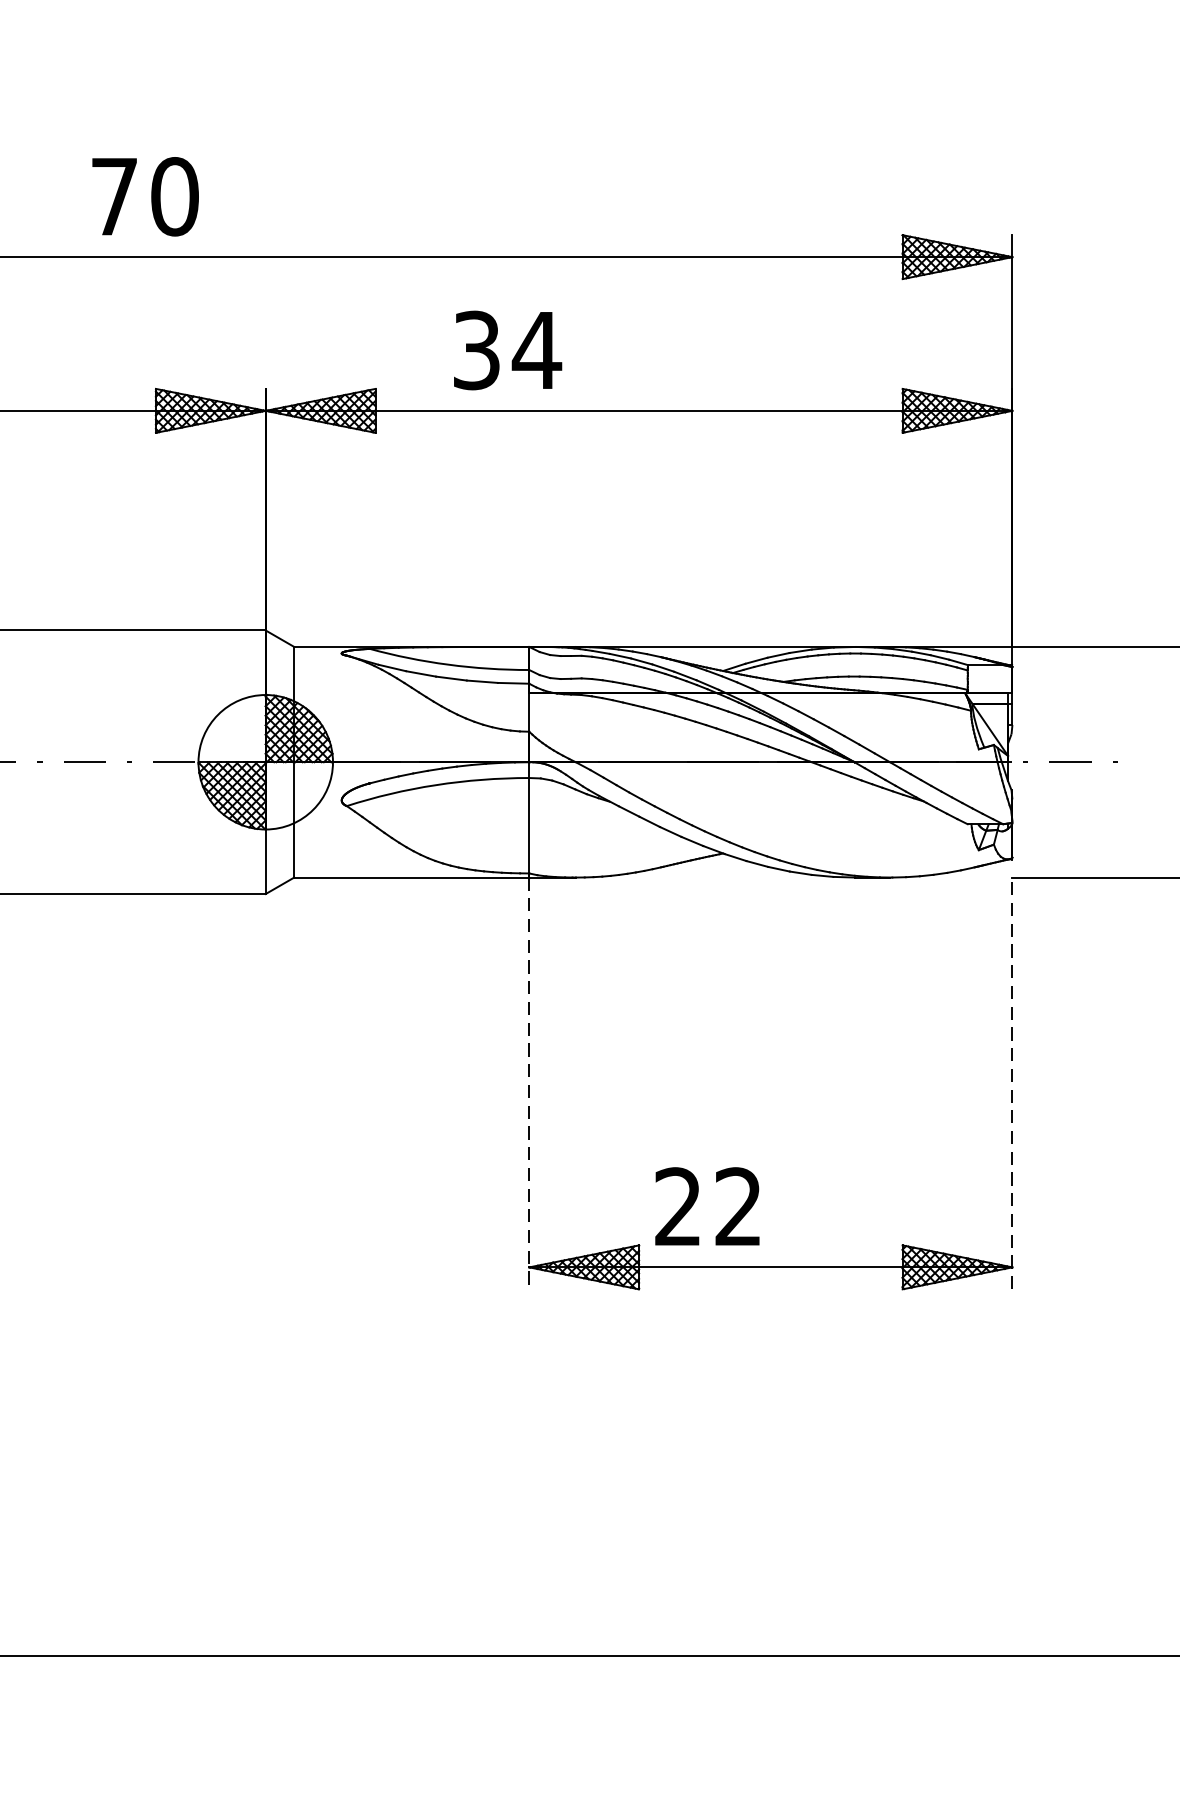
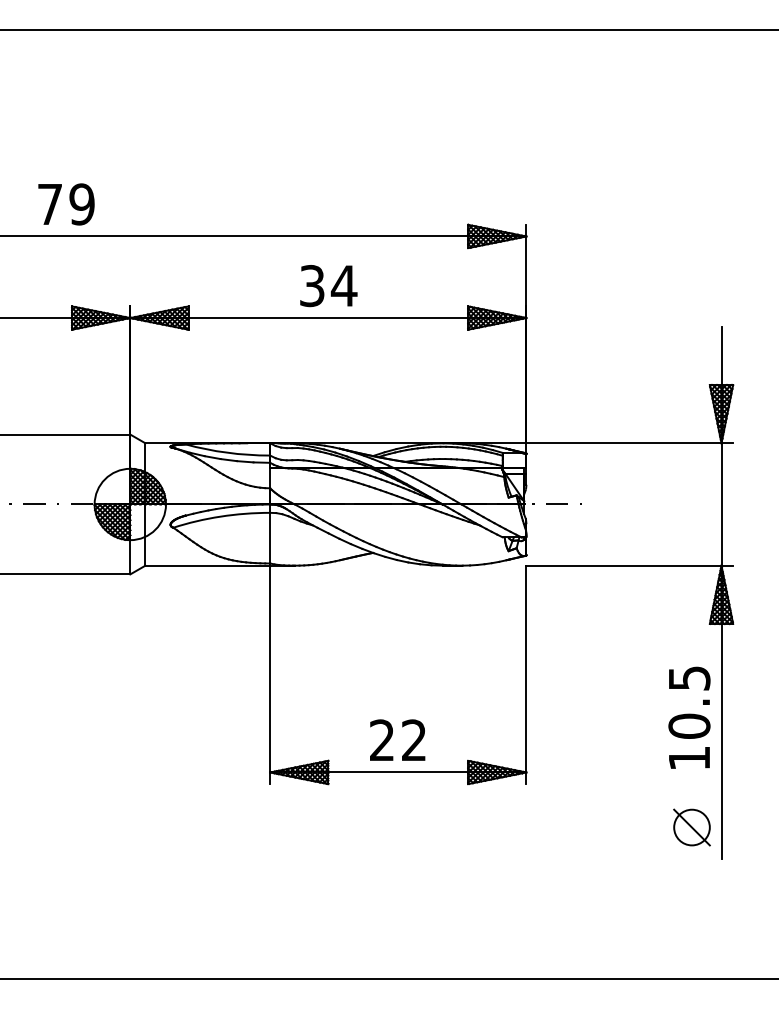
text: (173, 196) -> (81, 204), 70 -> 79
text: (507, 351) -> (328, 286), moved
line: (1012, 1082) -> (526, 674), dashed -> solid
line: (529, 1084) -> (270, 675), dashed -> solid
text: (707, 1205) -> (397, 739), moved

